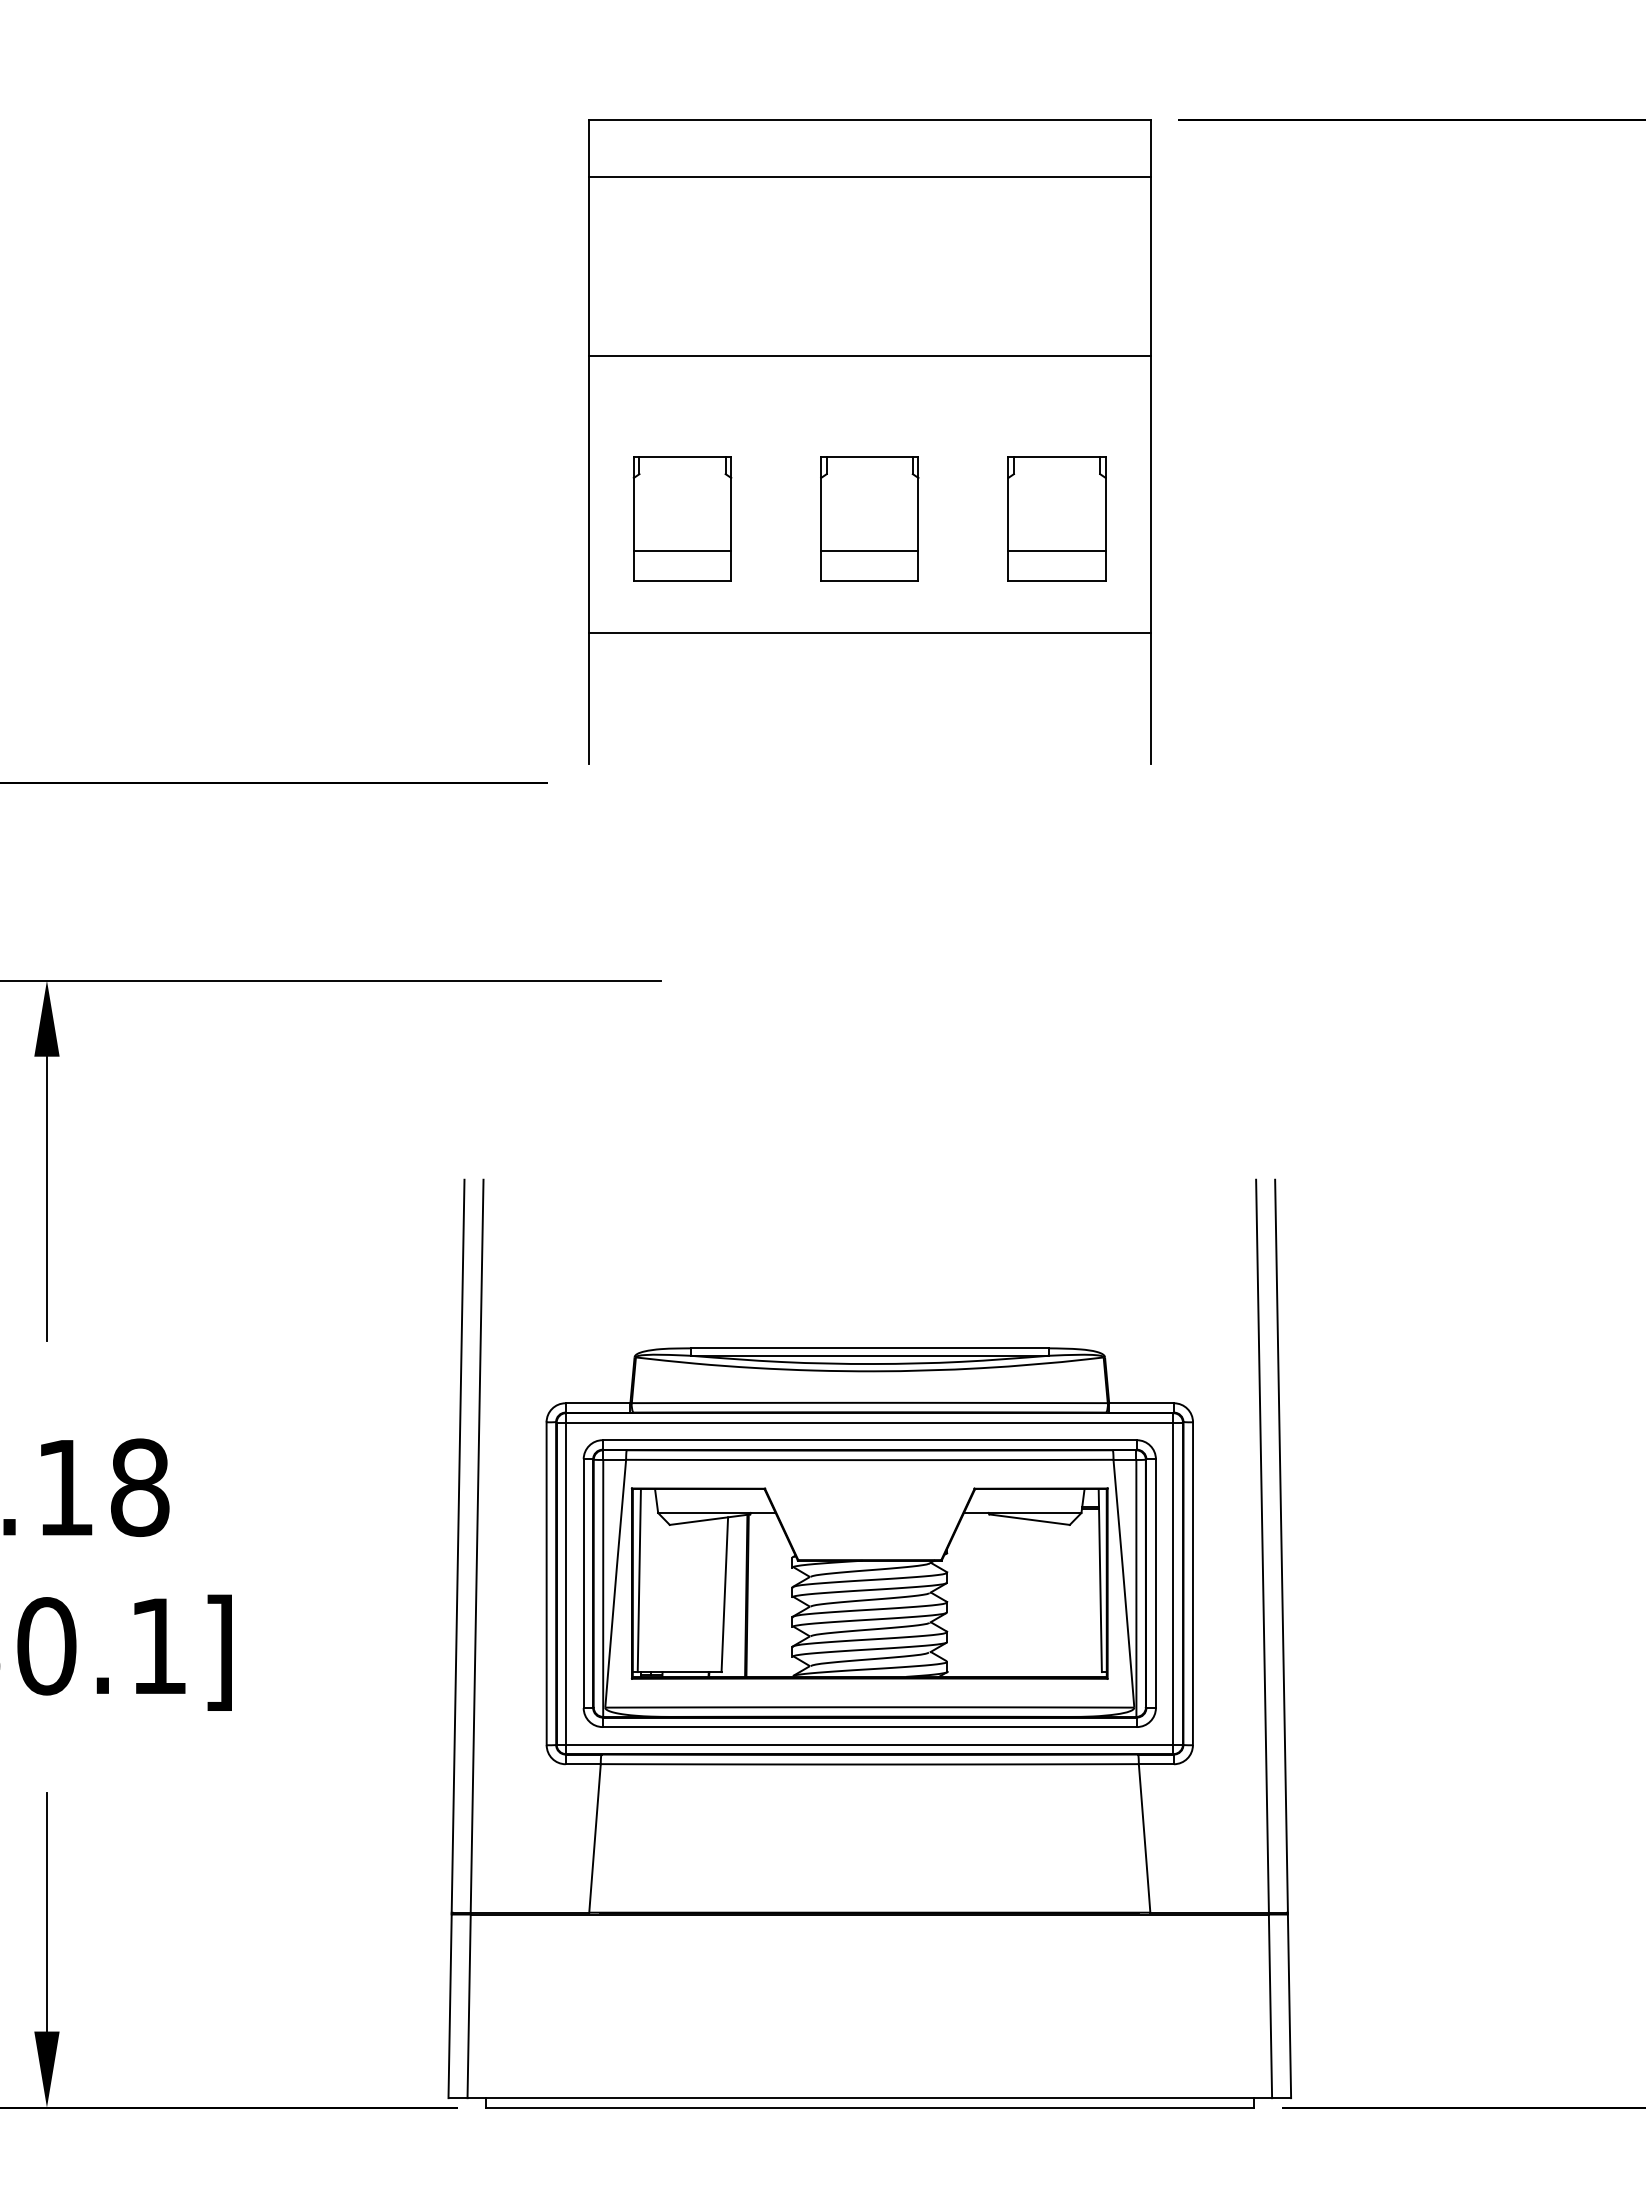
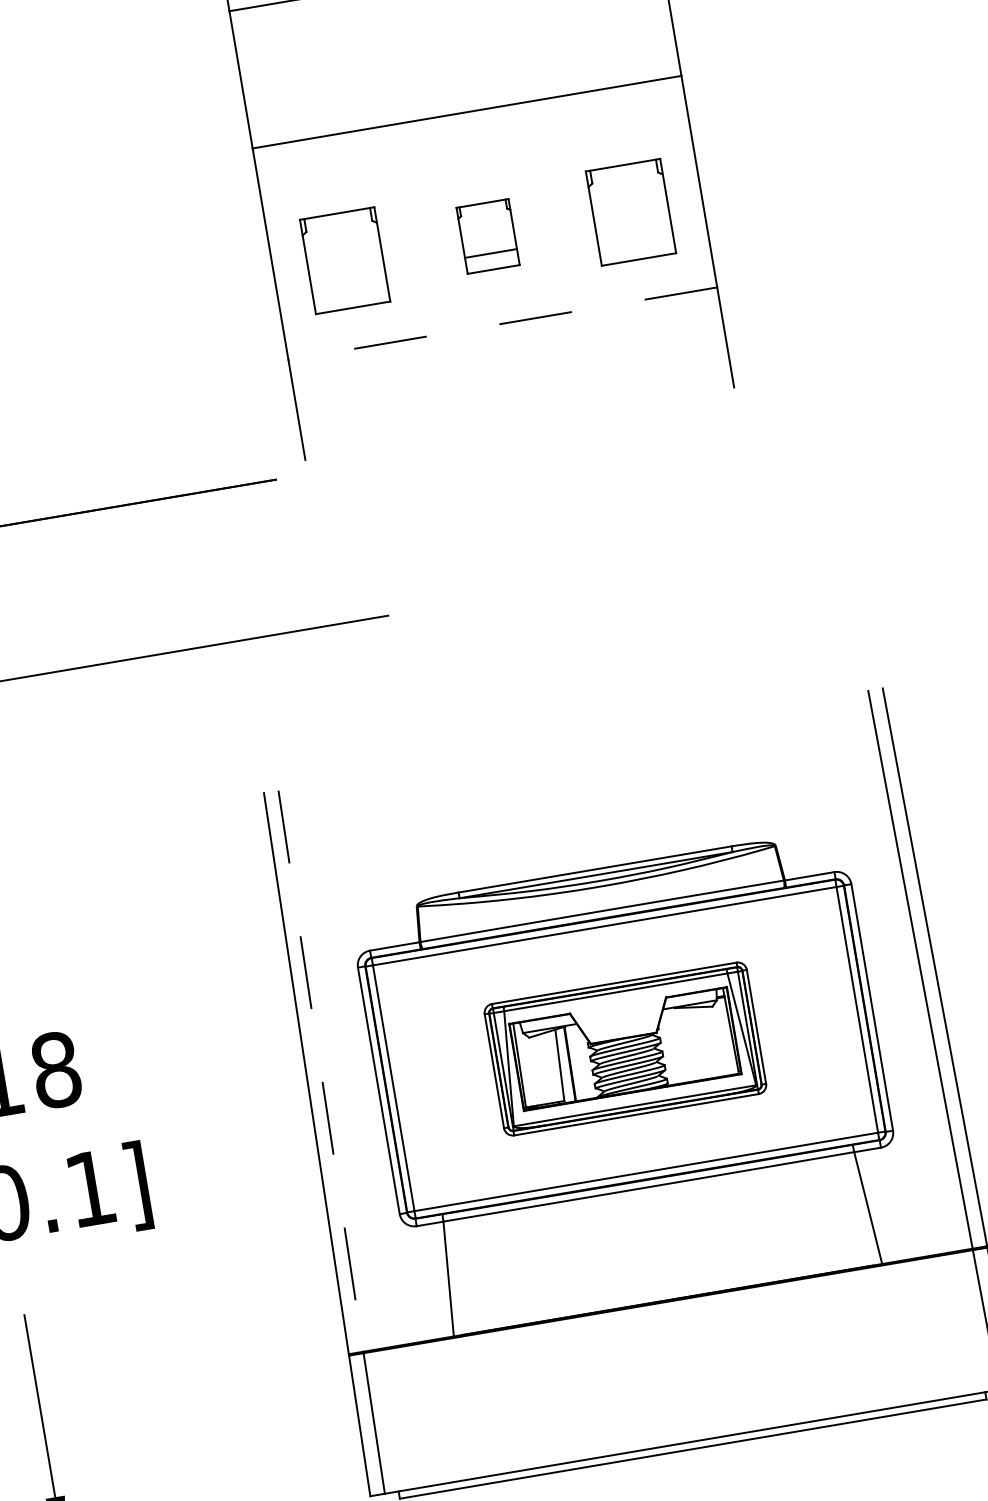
part: (869, 518) -> (487, 236), size x0.7
line: (682, 551) -> (349, 285), removed
line: (1056, 551) -> (634, 237), removed
line: (869, 633) -> (502, 323), solid -> dashed
line: (477, 1546) -> (321, 1071), solid -> dashed
part: (869, 1583) -> (625, 1049), size x0.6

